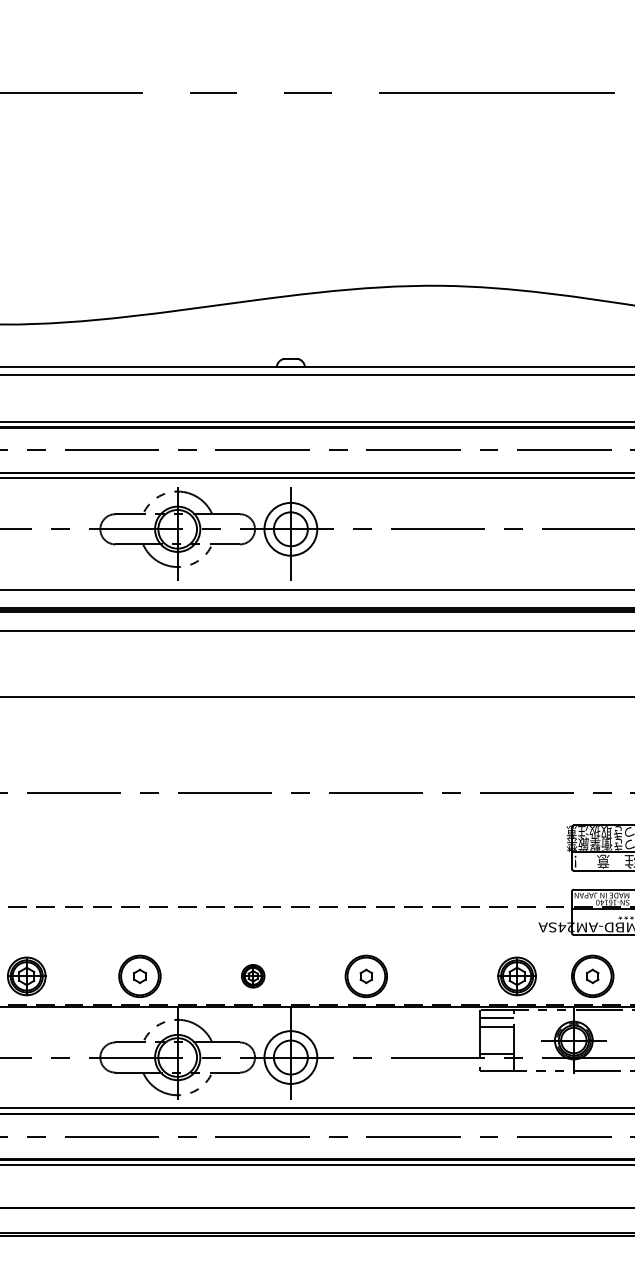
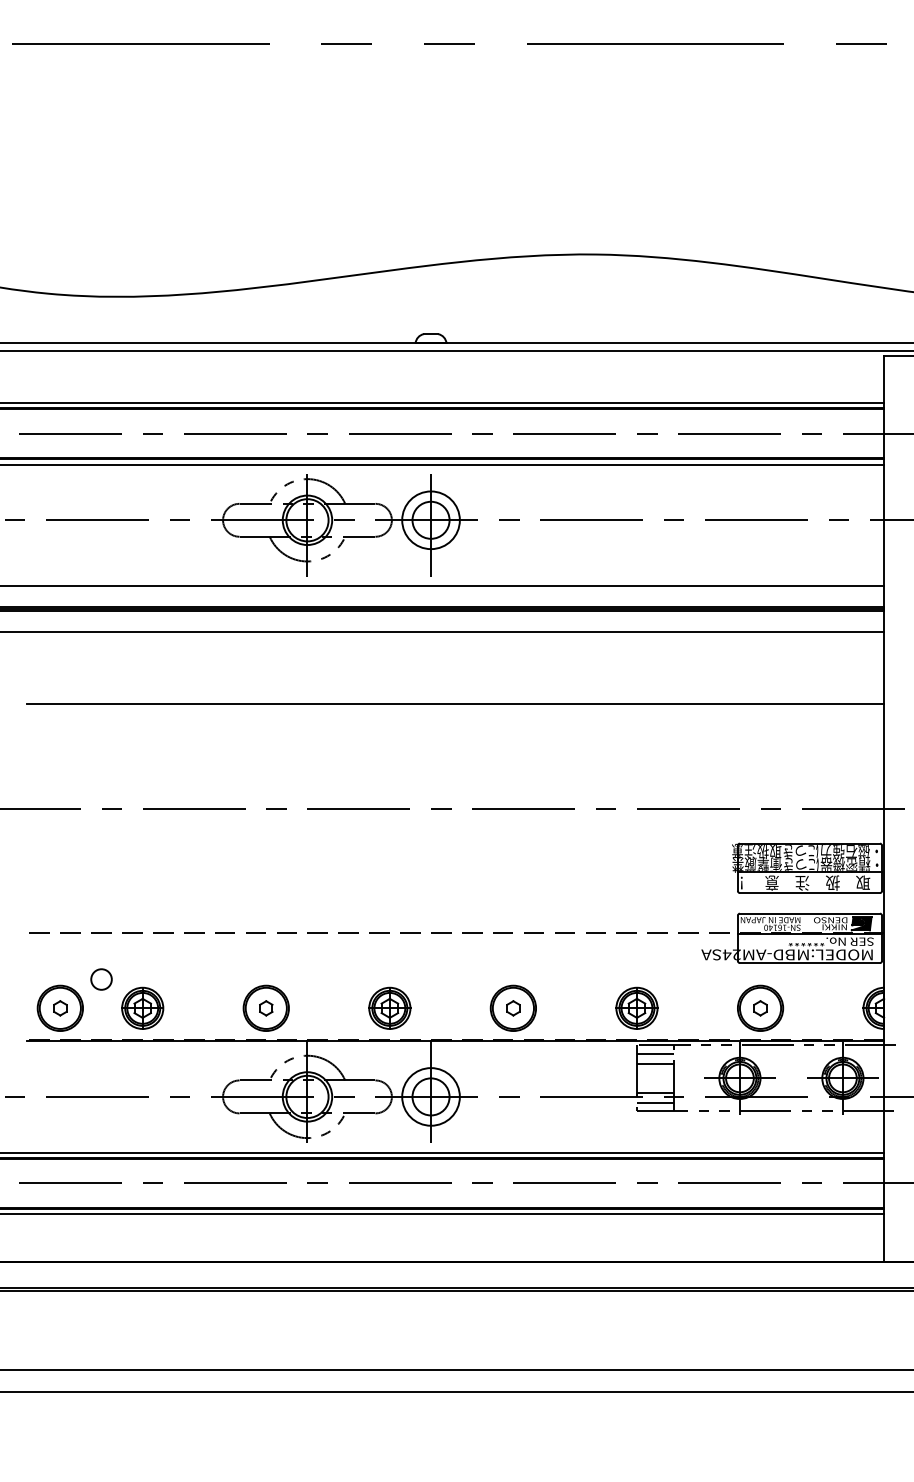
part: (252, 975) -> (389, 1007), size x1.67
part: (516, 975) -> (636, 1007), moved
line: (496, 1063) -> (655, 1103), added

